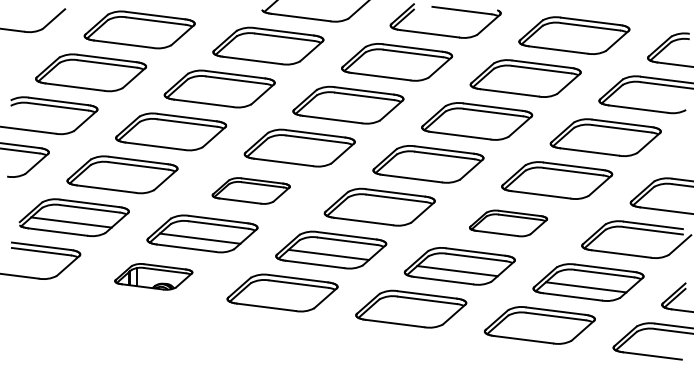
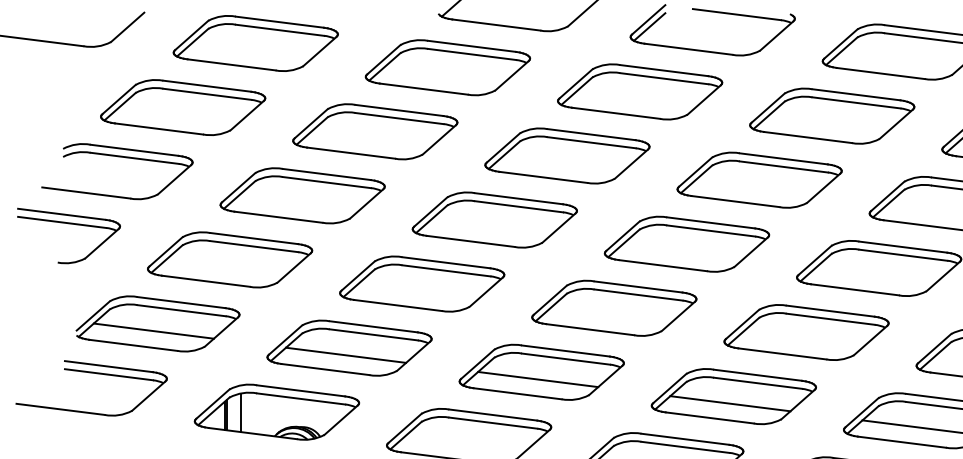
part: (251, 190) -> (422, 283), size x1.43
part: (508, 223) -> (806, 332), size x1.43
part: (153, 276) -> (276, 411), size x1.43

